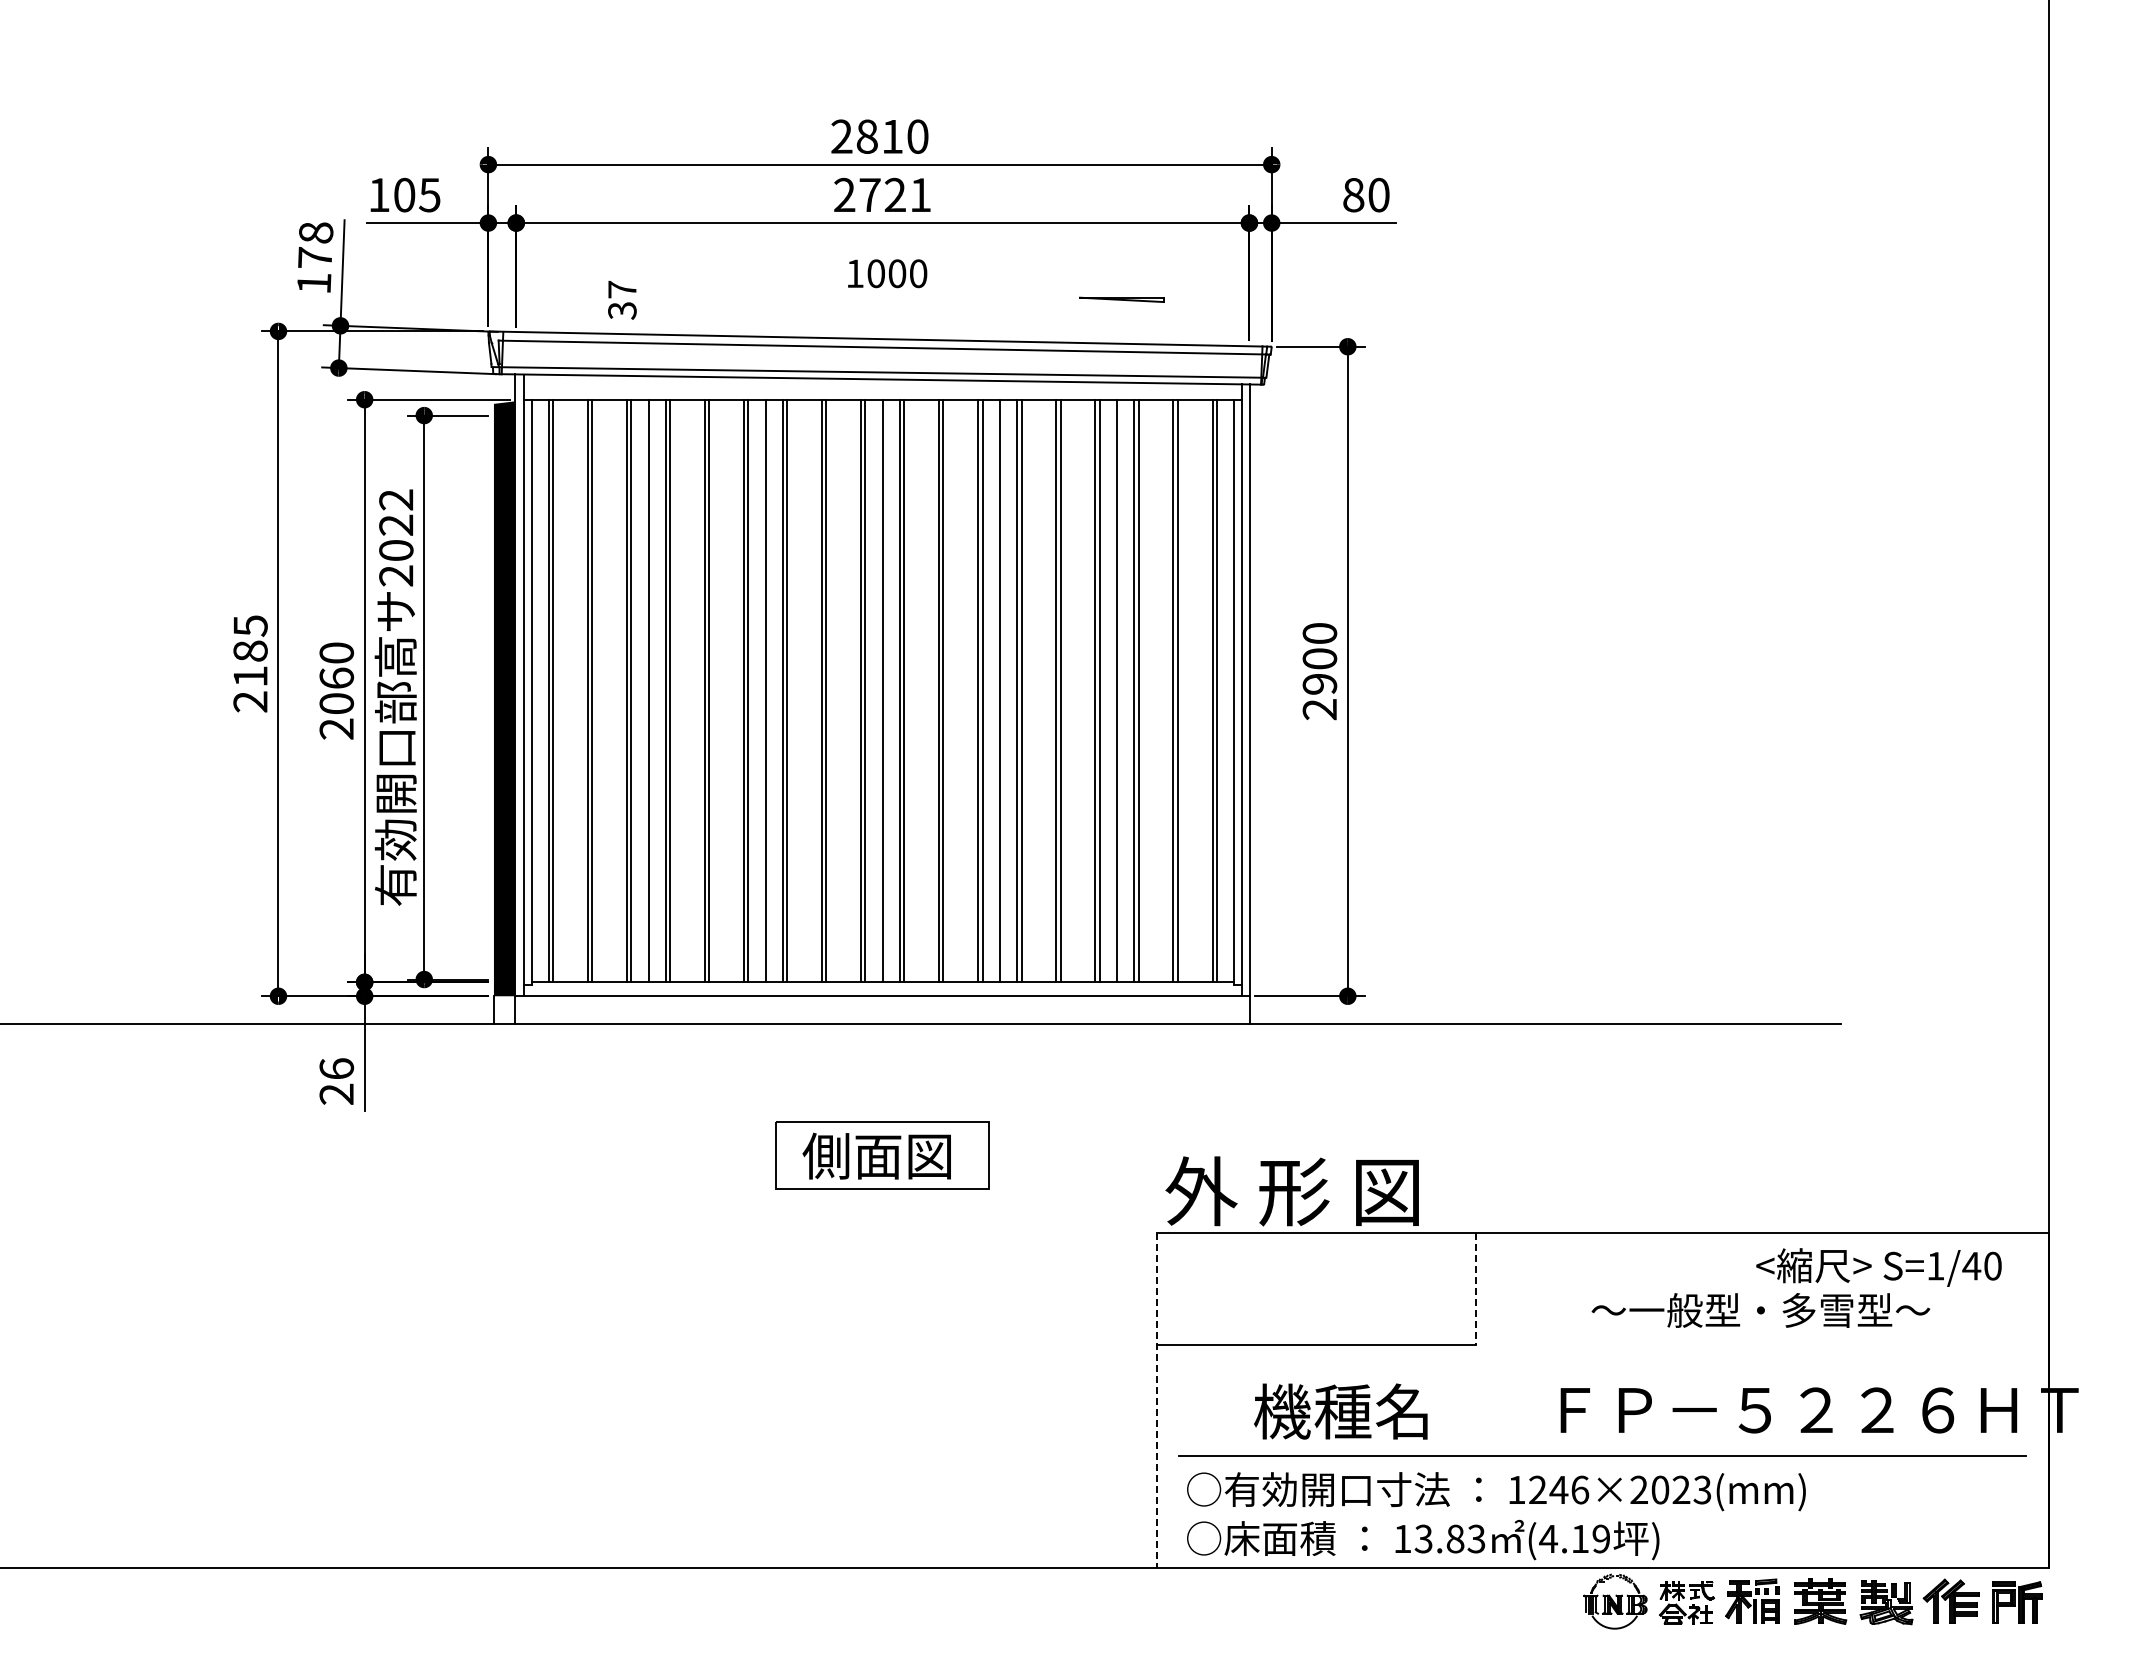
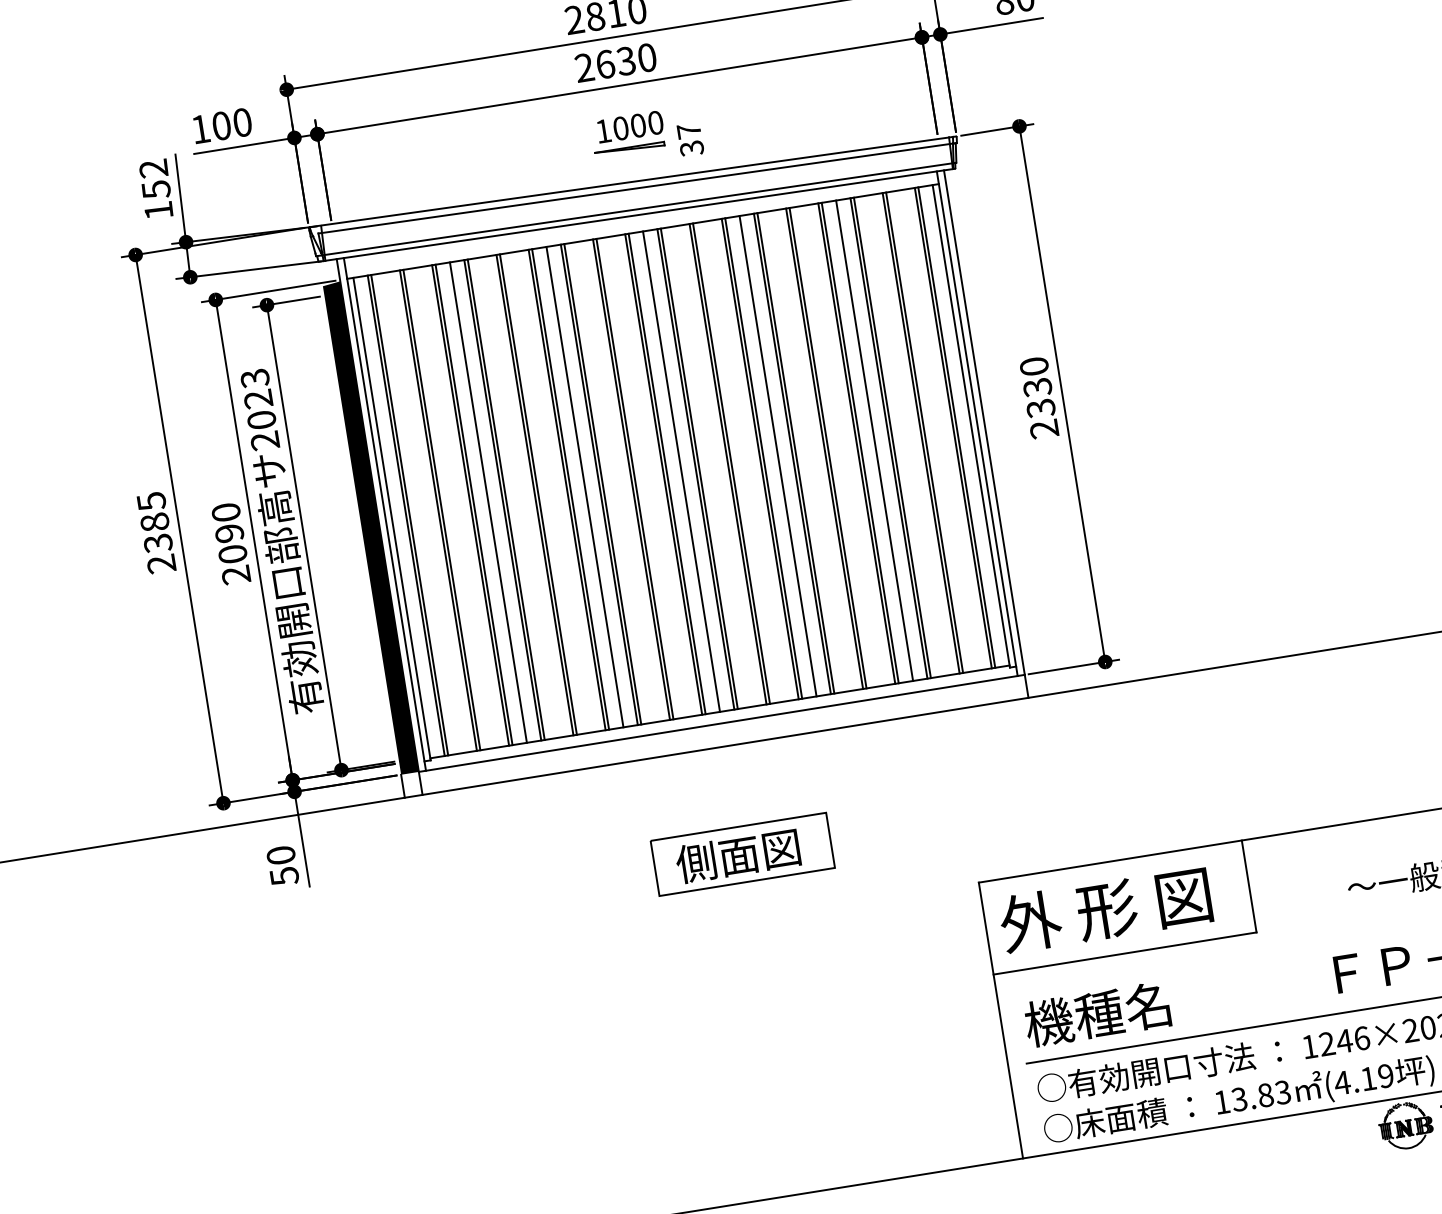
text: (429, 194) -> (242, 122), 105 -> 100
text: (895, 194) -> (626, 60), 2721 -> 2630
text: (315, 245) -> (154, 179), 178 -> 152
text: (622, 299) -> (690, 139), moved
part: (1121, 299) -> (629, 148), moved
text: (396, 499) -> (255, 378), 2022 -> 2023
text: (1319, 671) -> (1038, 397), 2900 -> 2330
text: (250, 676) -> (158, 543), 2185 -> 2385
text: (336, 677) -> (229, 532), 2060 -> 2090
text: (336, 1081) -> (282, 865), 26 -> 50
text: (1291, 1191) -> (1104, 910), moved
line: (1475, 1288) -> (1249, 886), dashed -> solid
line: (1156, 1400) -> (1000, 1020), dashed -> solid
text: (1340, 1411) -> (1097, 1014), moved

